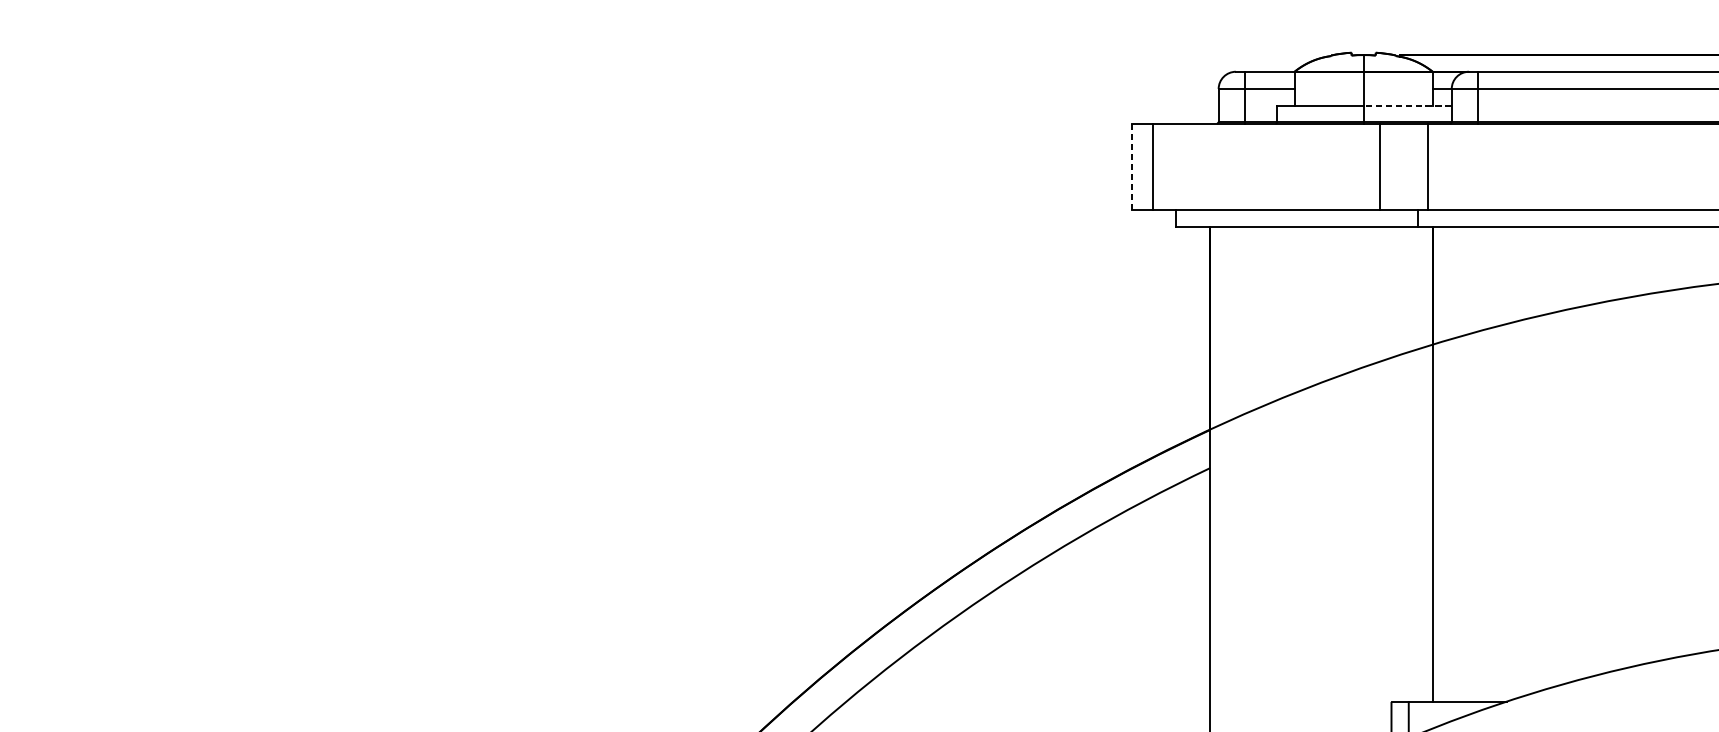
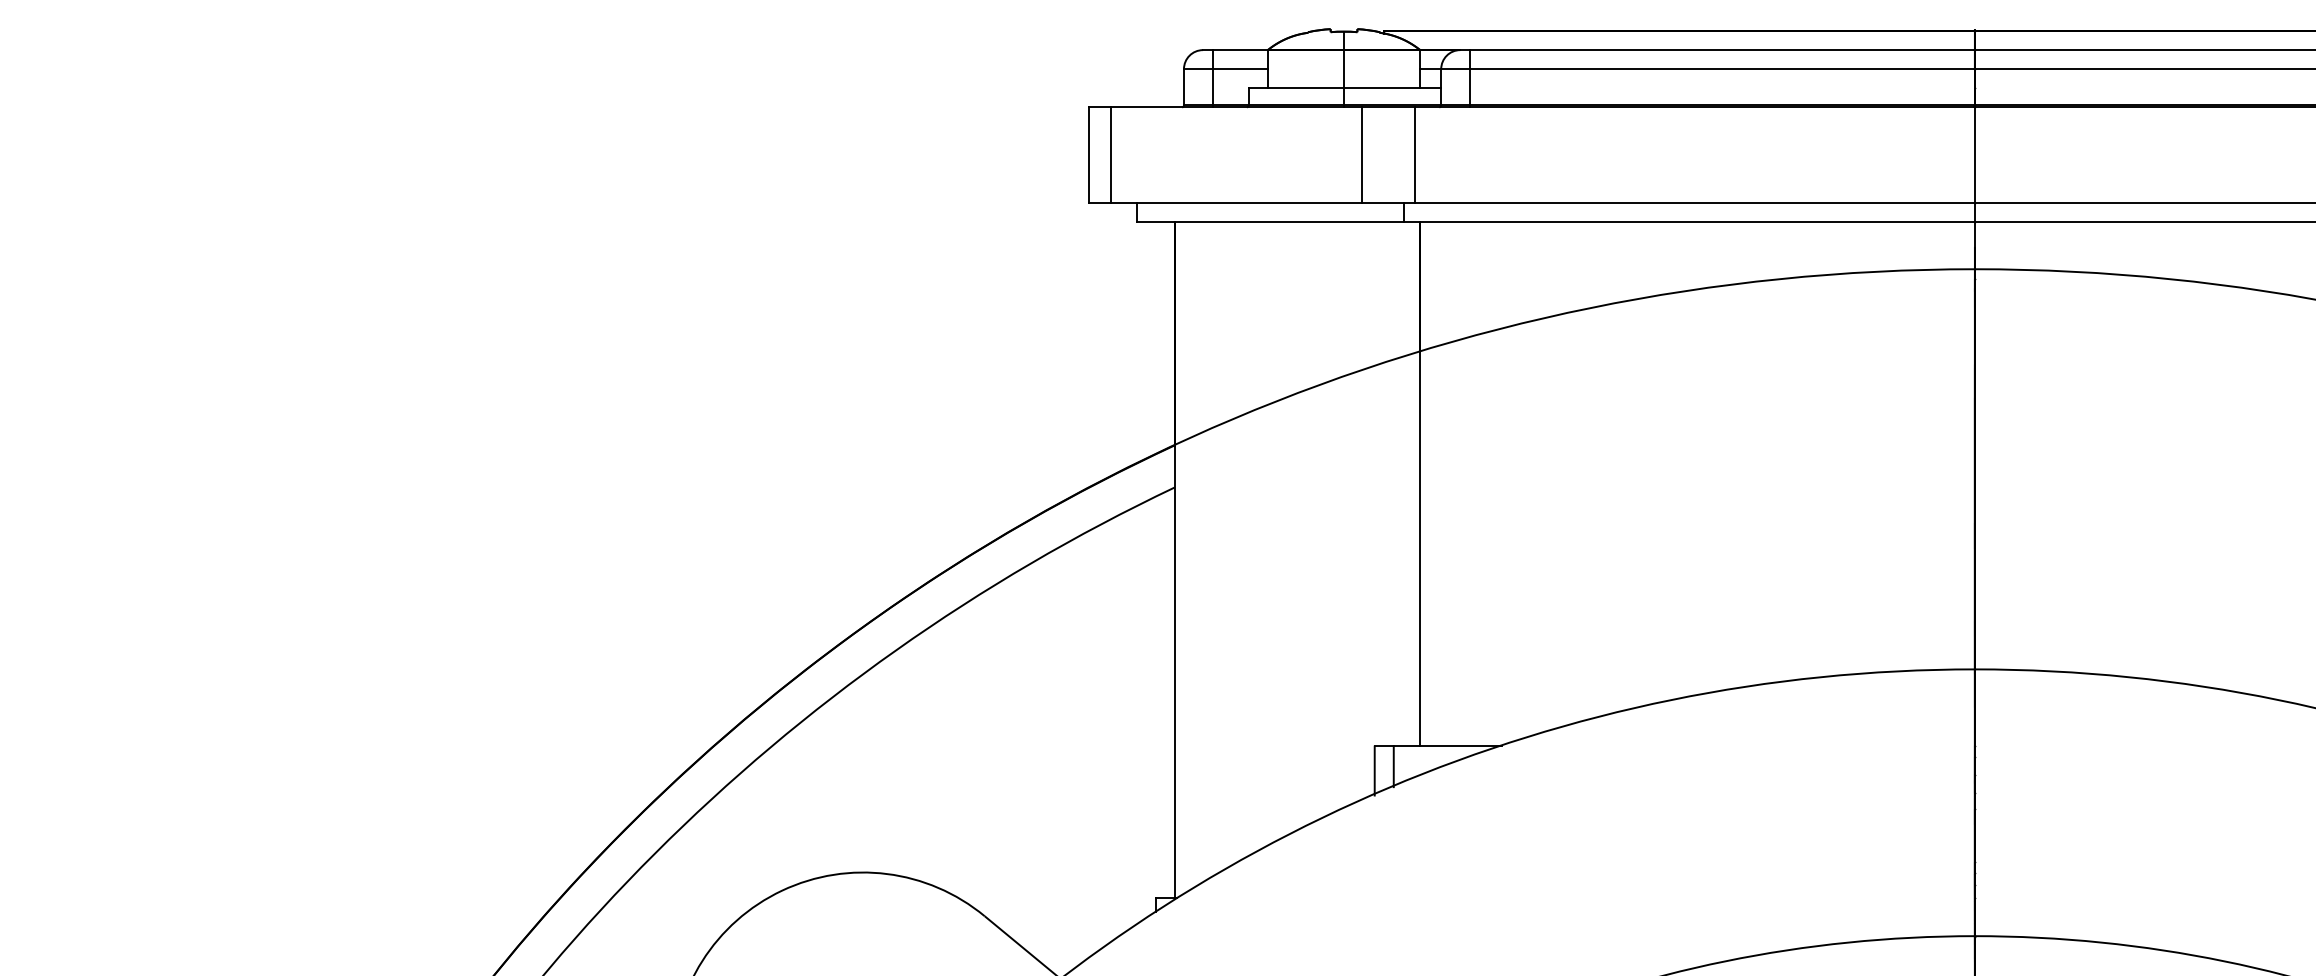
line: (1407, 106) -> (1392, 88), dashed -> solid
line: (1132, 166) -> (1088, 154), dashed -> solid

